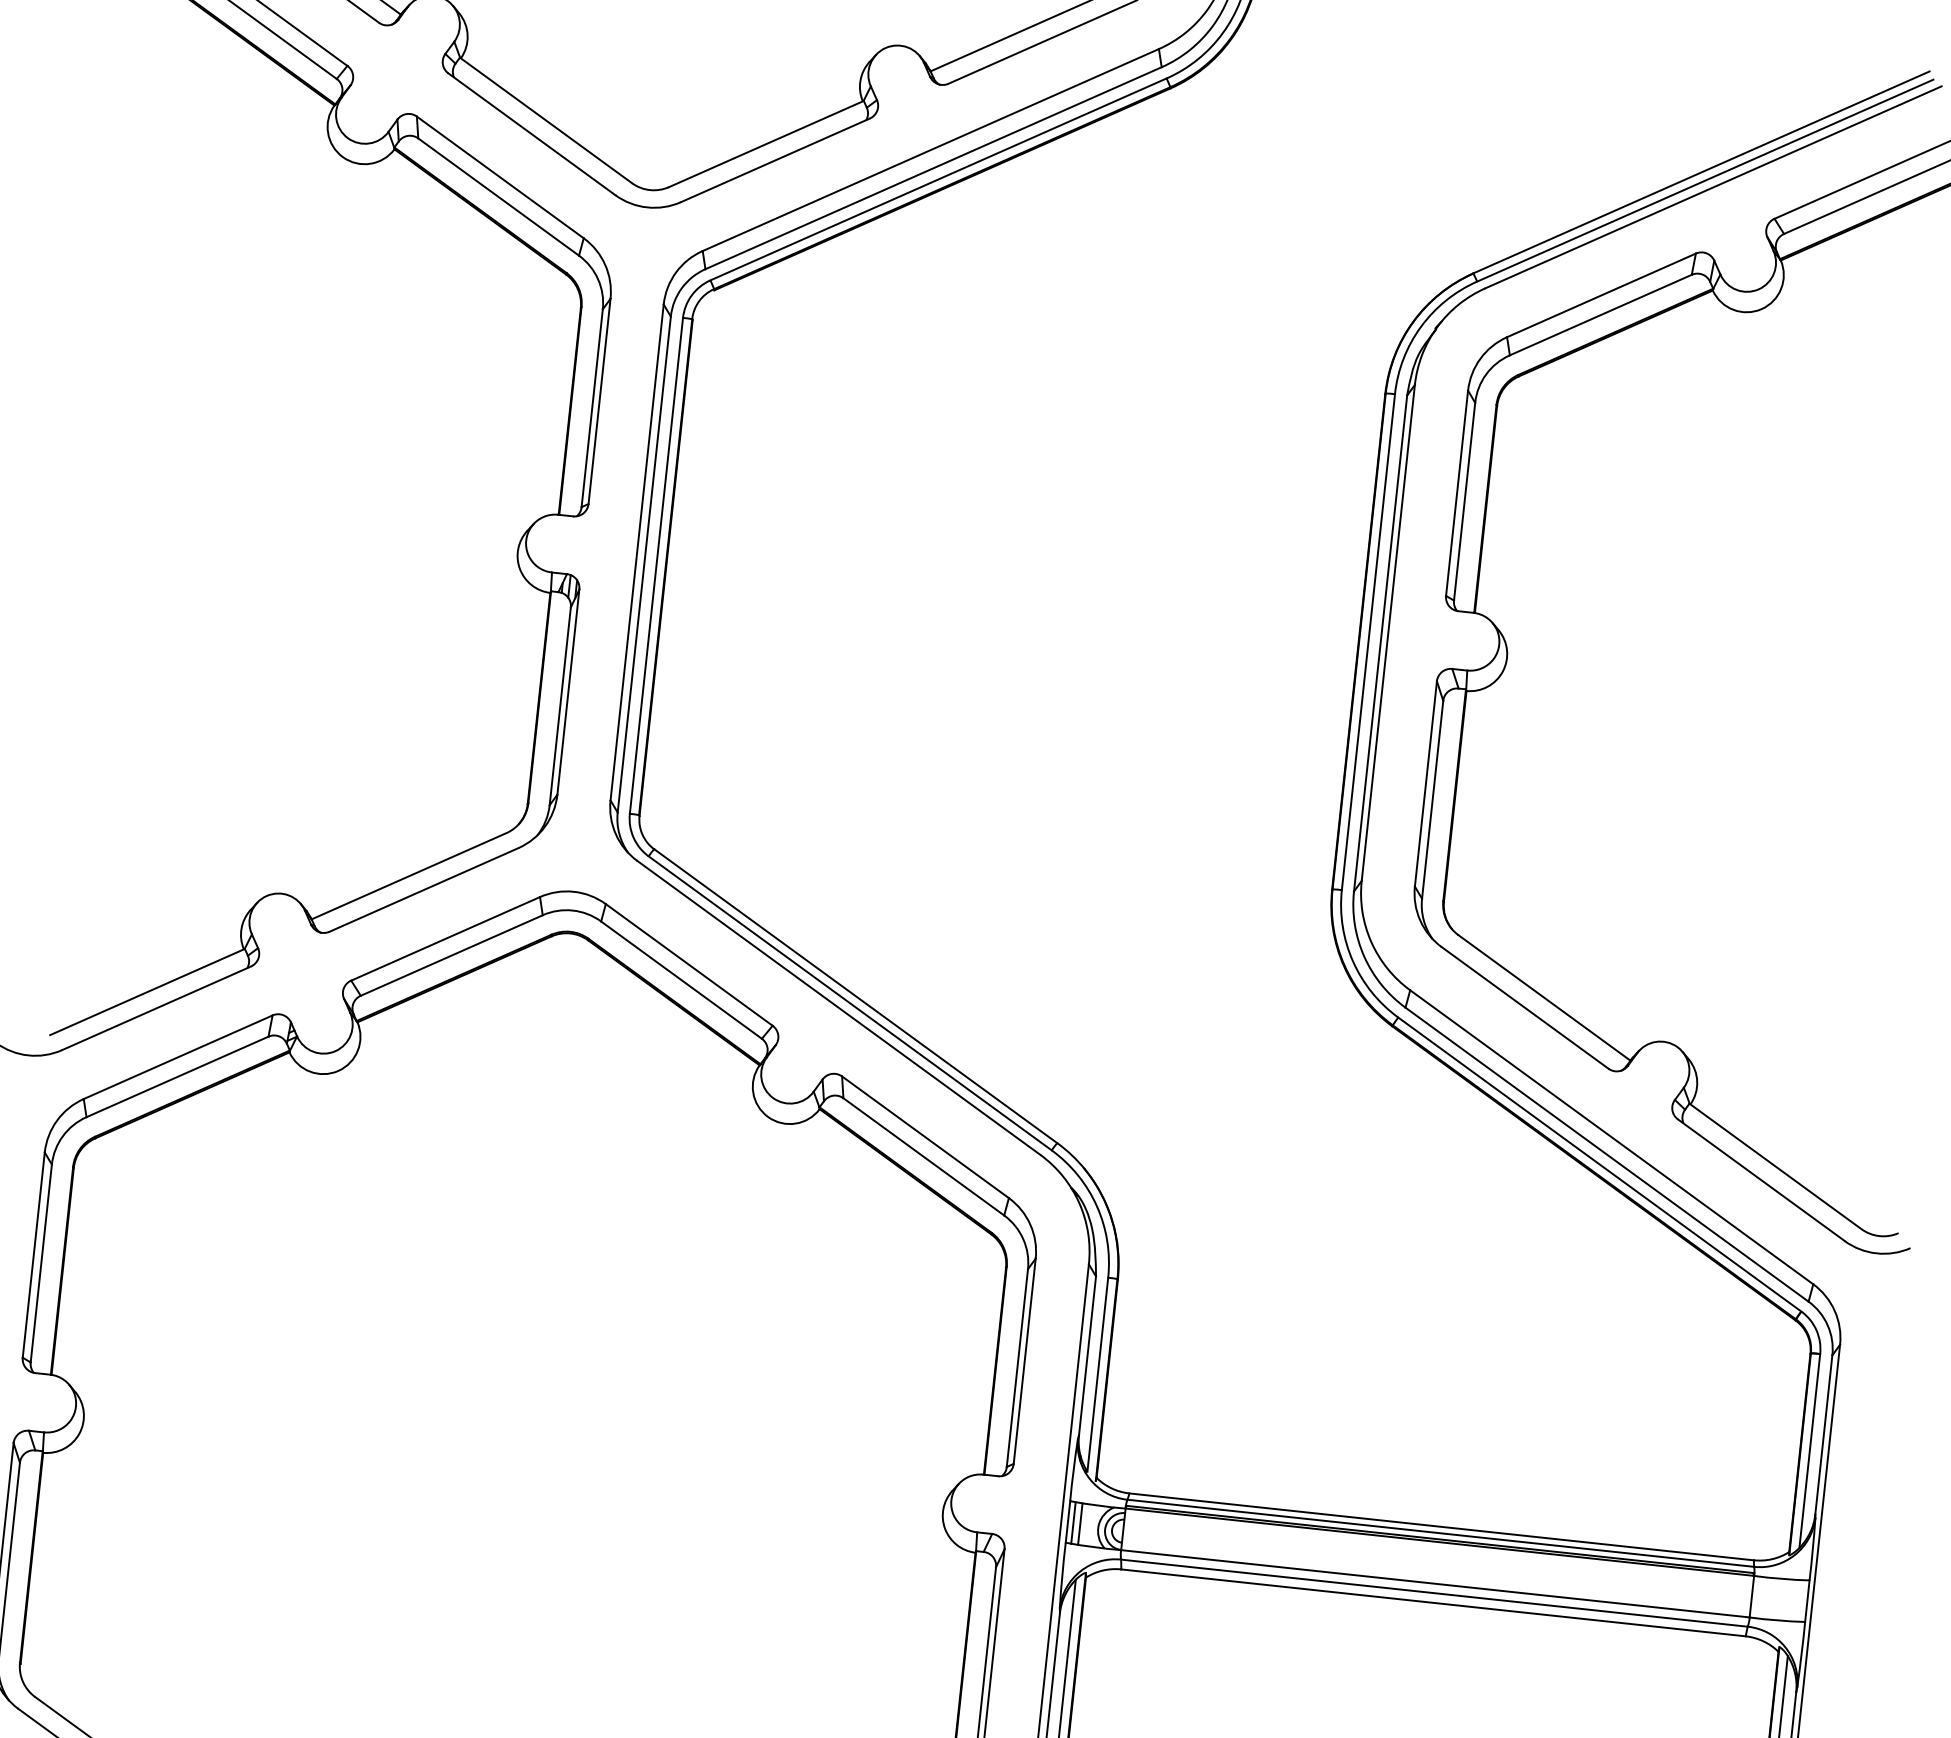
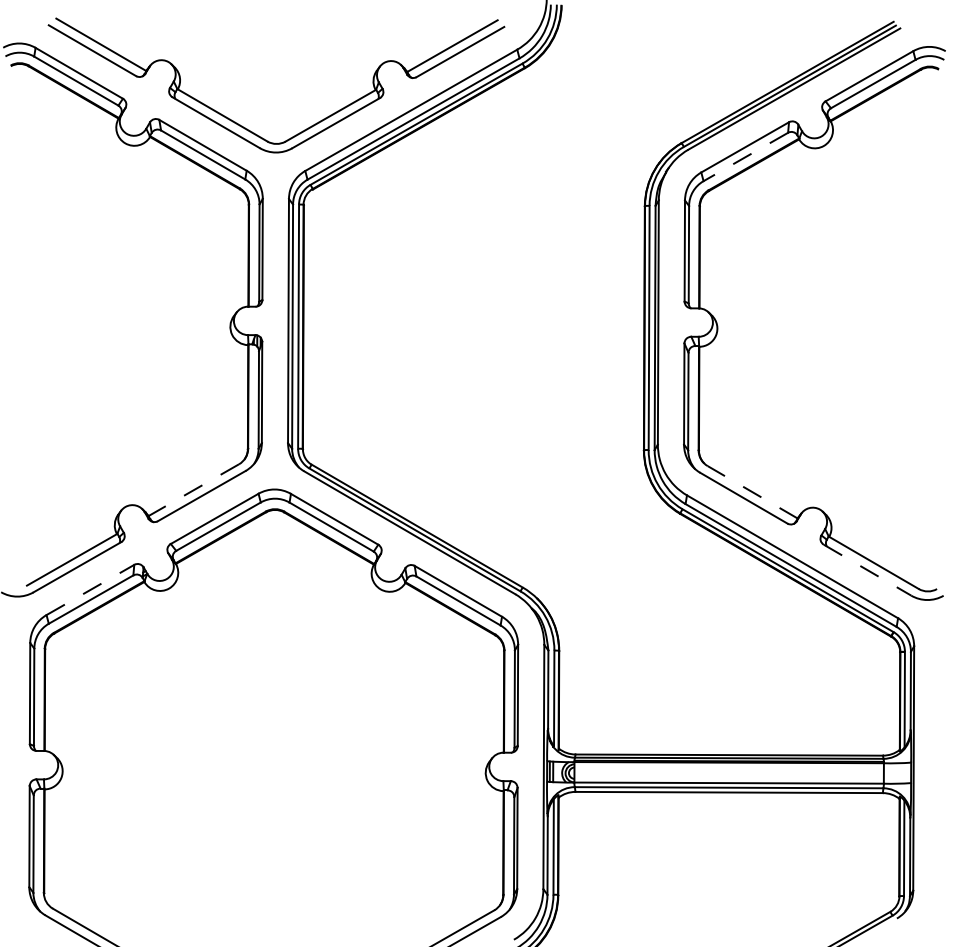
line: (1600, 314) -> (745, 156), solid -> dashed
line: (408, 876) -> (193, 490), solid -> dashed
line: (1543, 998) -> (752, 492), solid -> dashed
line: (178, 1056) -> (90, 589), solid -> dashed
line: (1761, 1180) -> (867, 570), solid -> dashed

